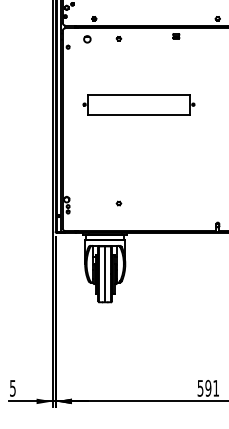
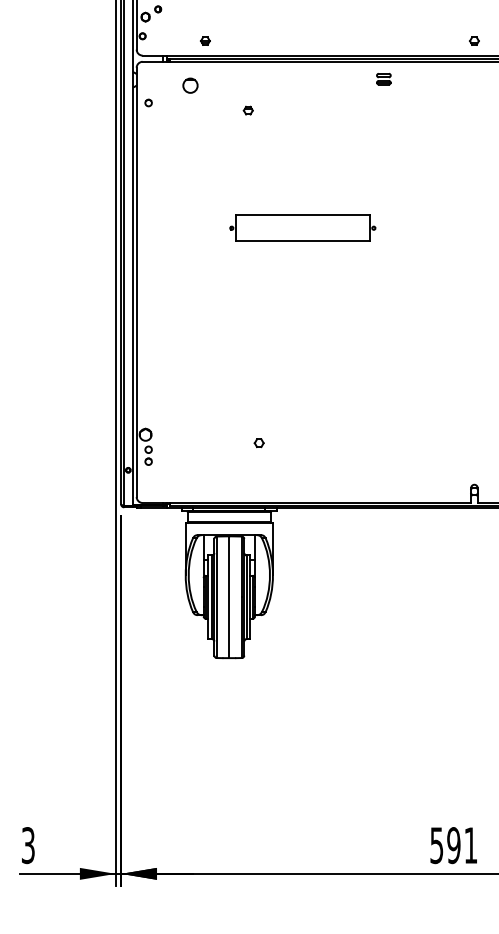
part: (118, 38) -> (247, 109), moved
part: (138, 104) -> (301, 227), size x0.6
text: (12, 387) -> (27, 843), 5 -> 3

